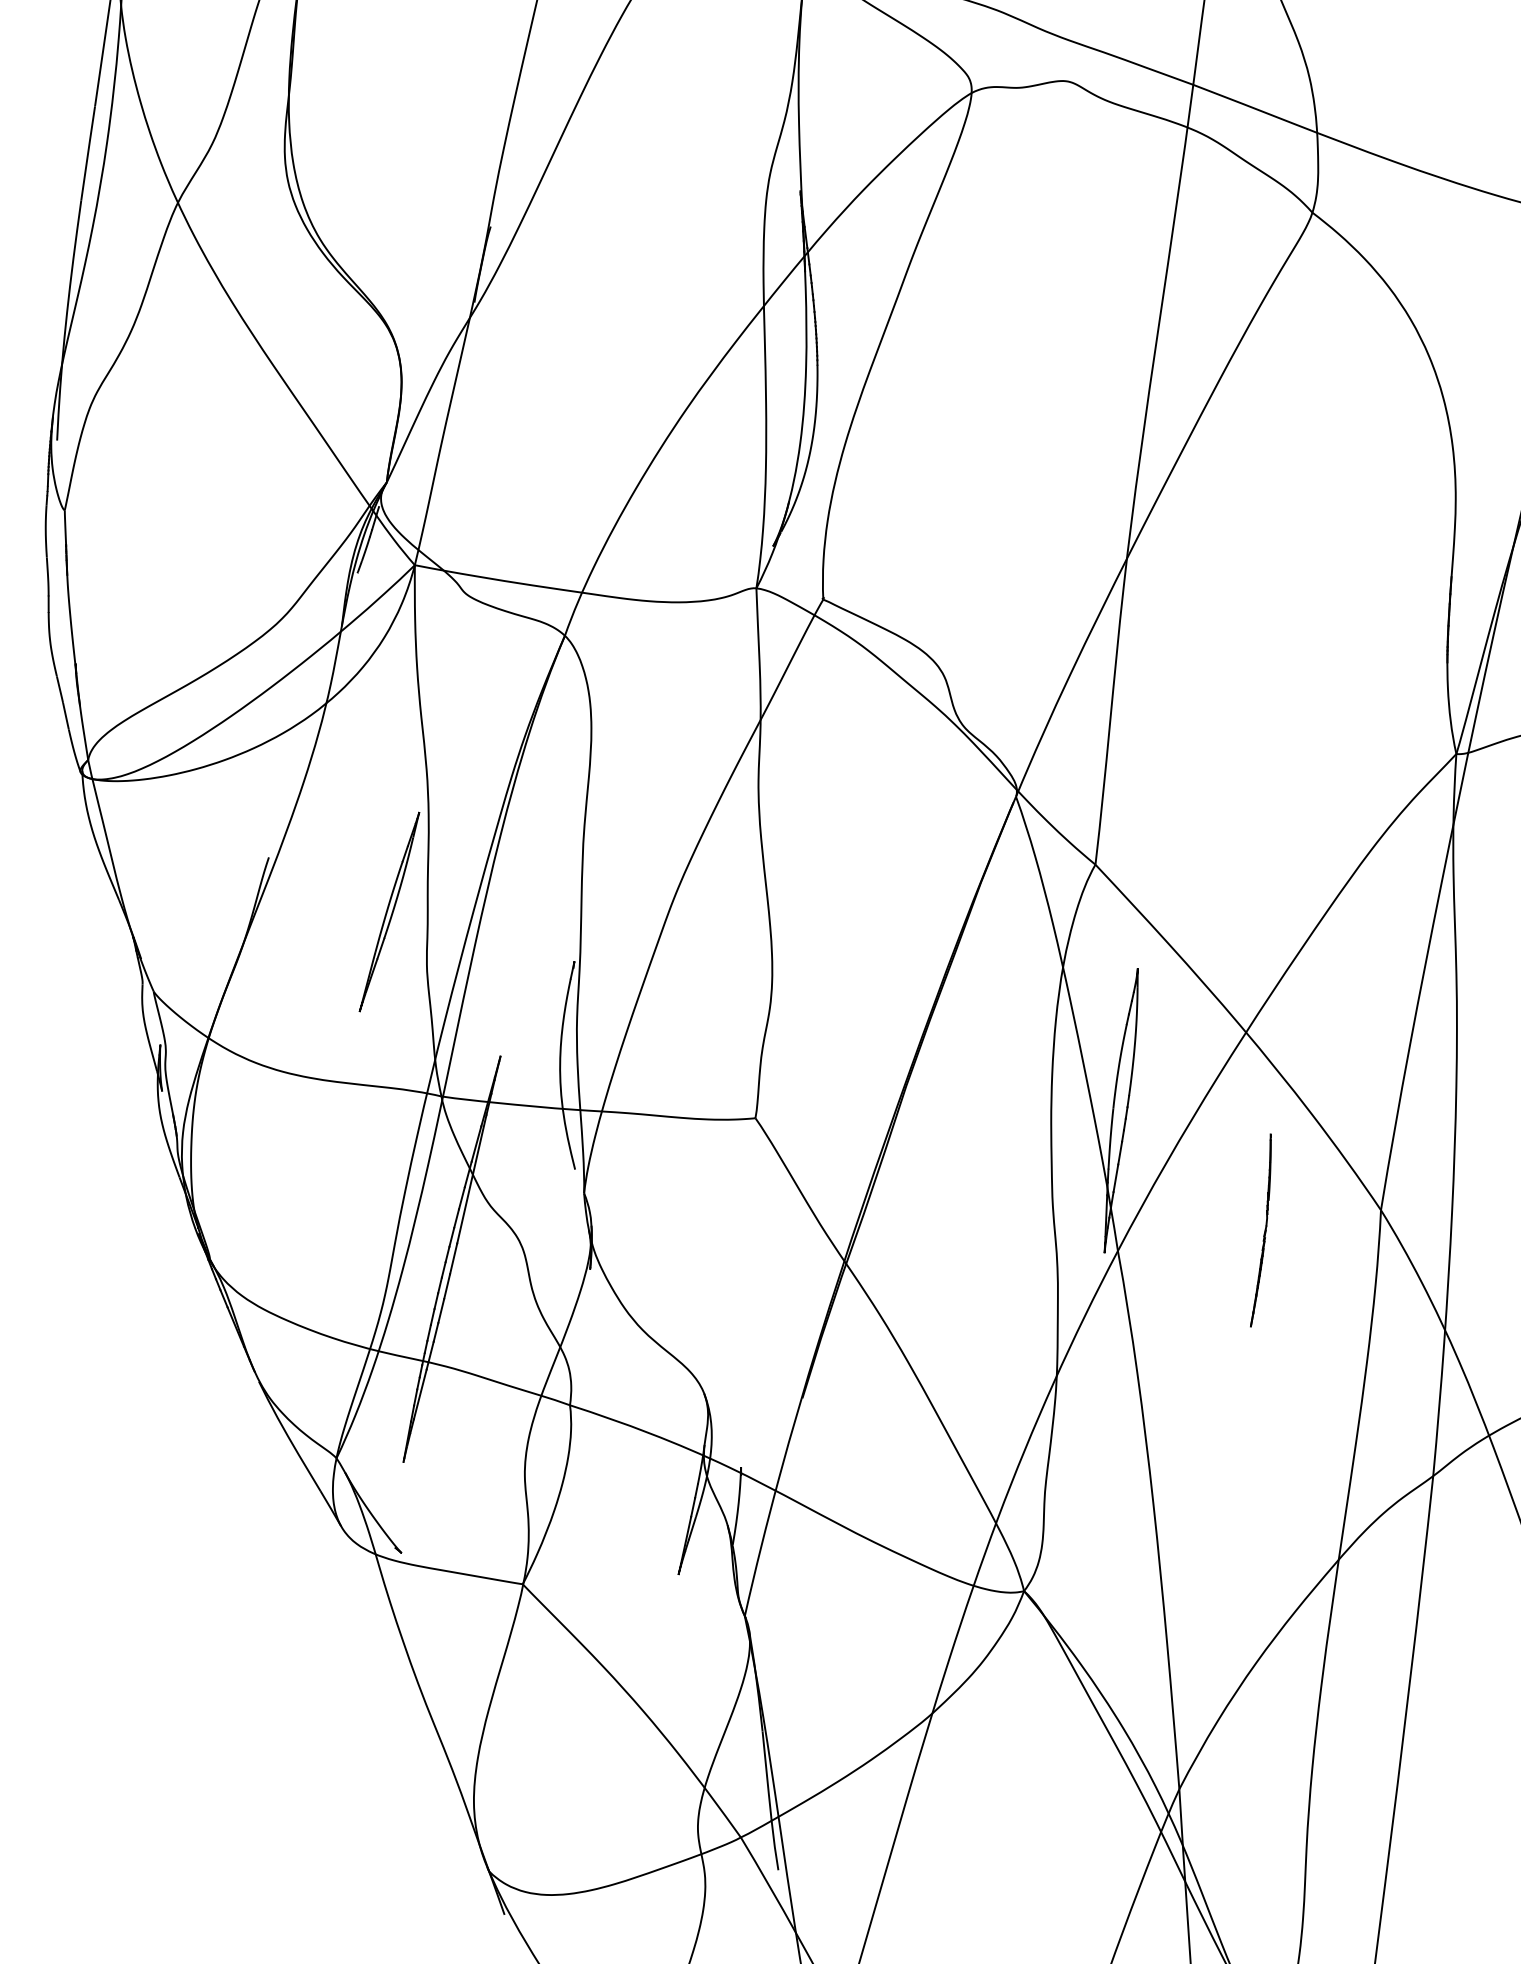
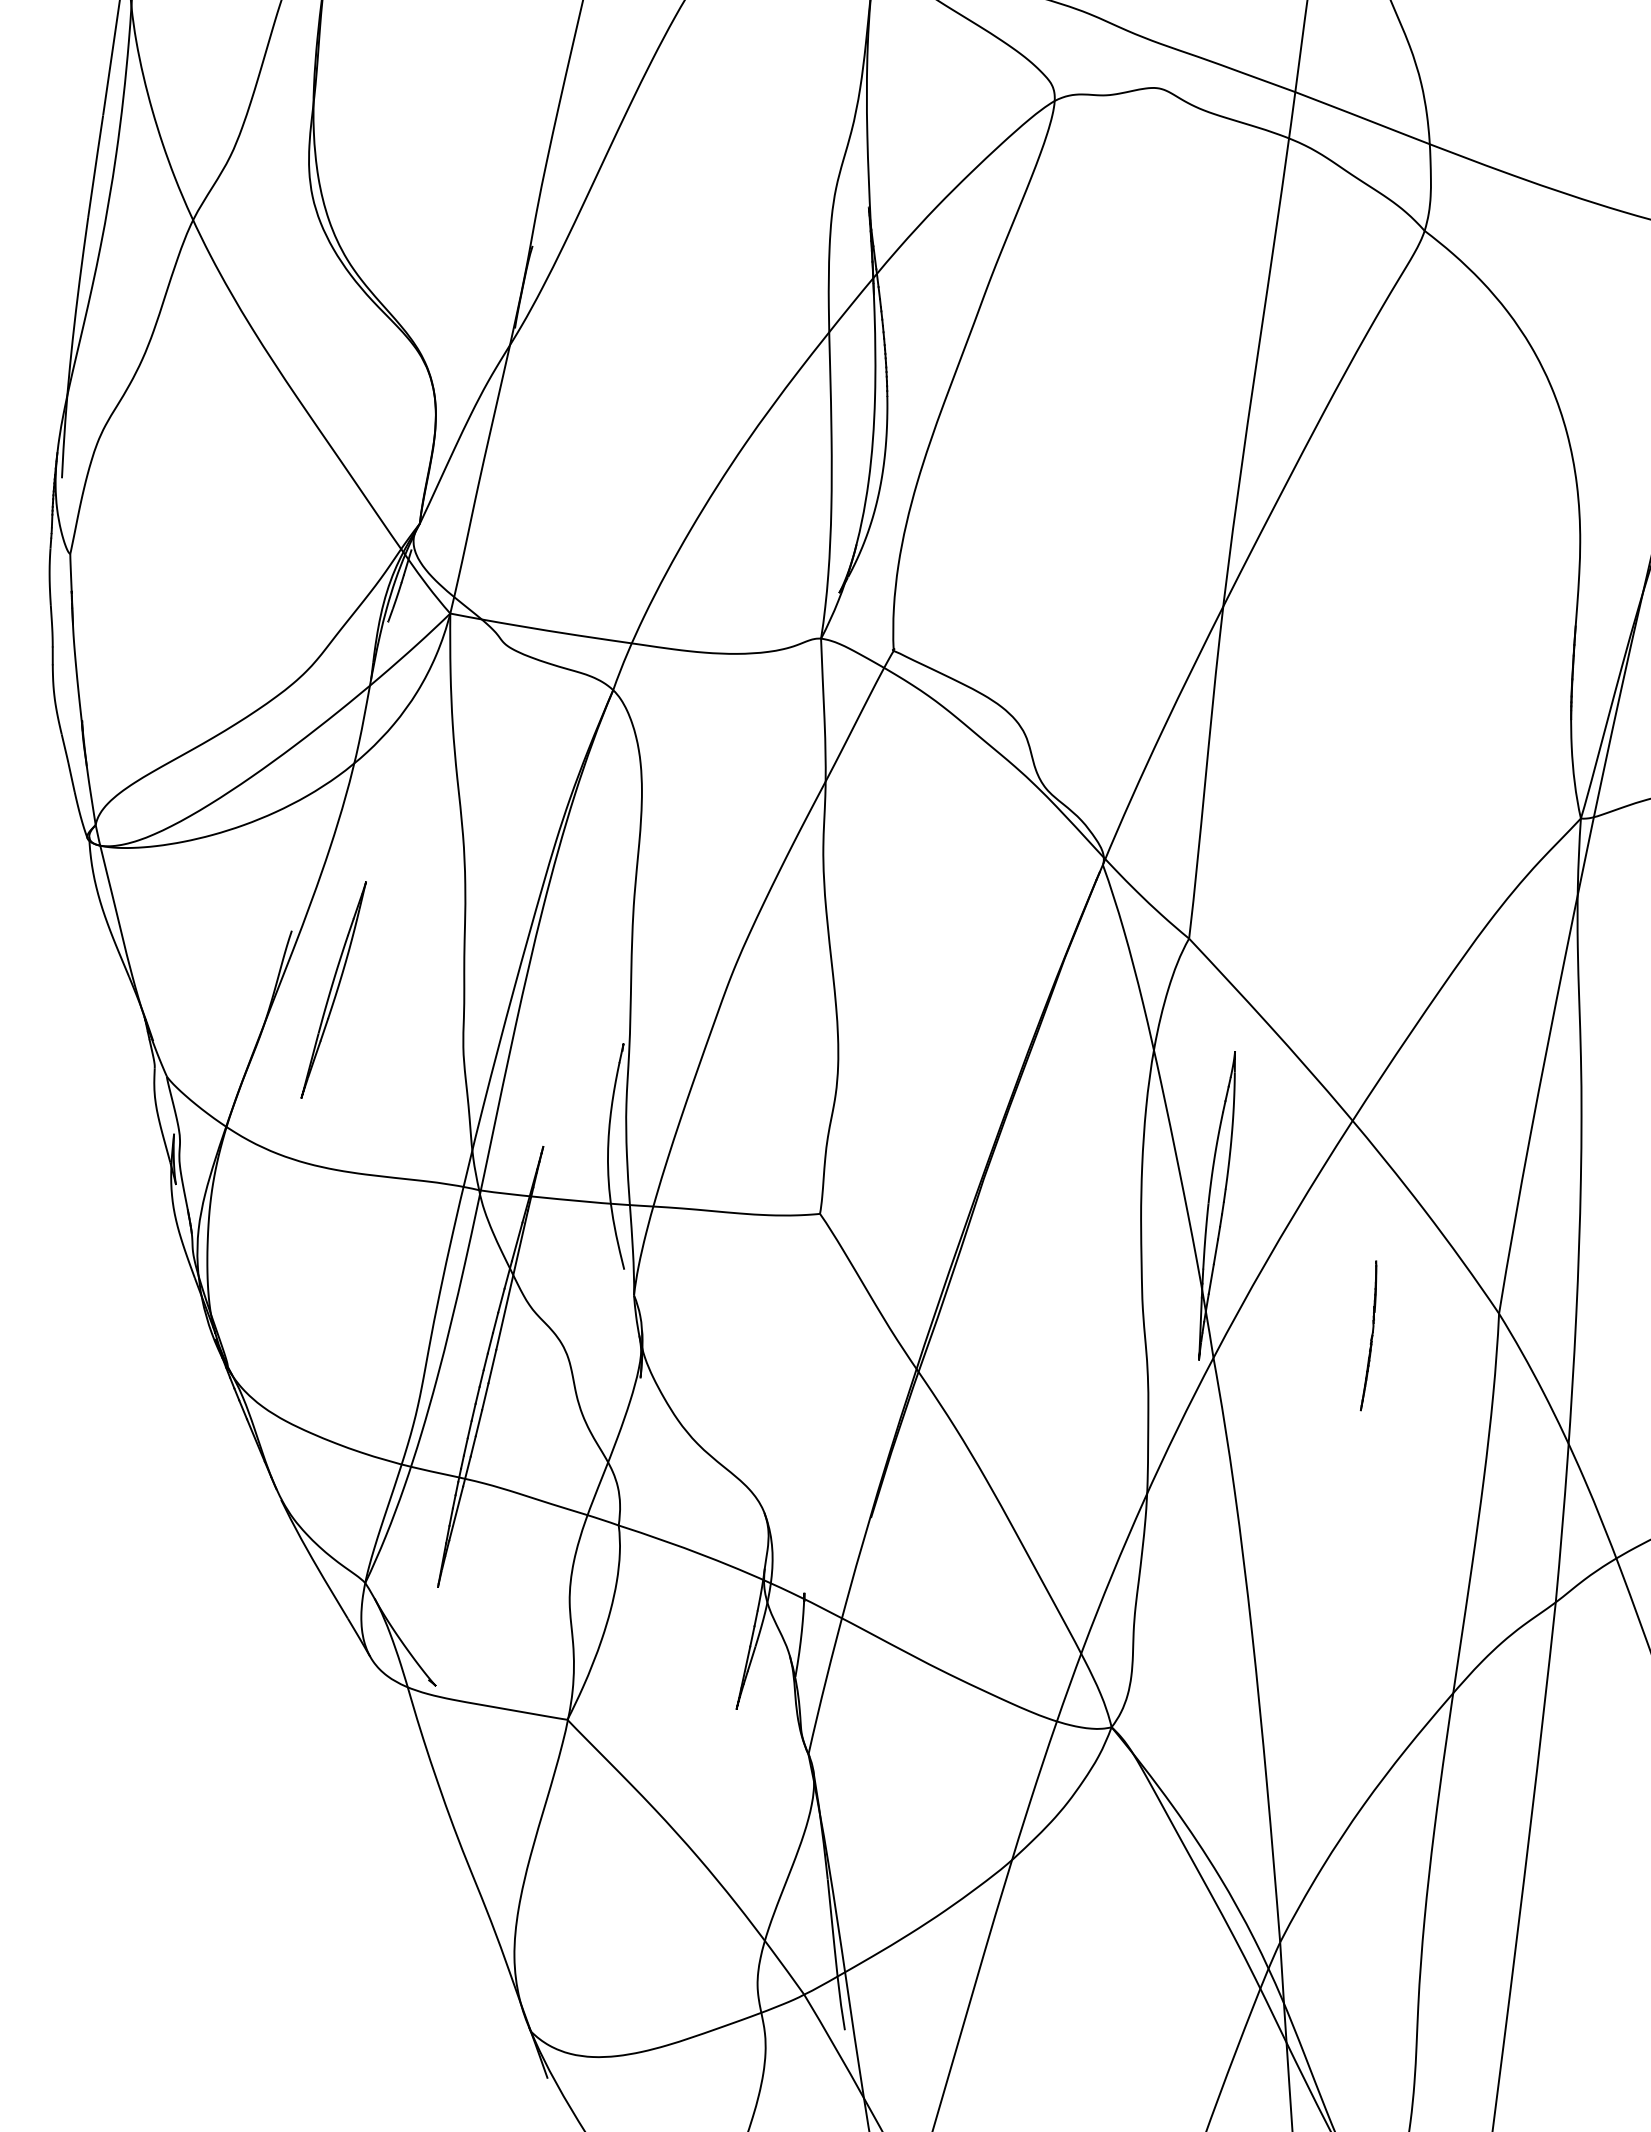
part: (389, 911) -> (333, 989), moved
part: (1260, 1230) -> (1368, 1335), size x0.71

